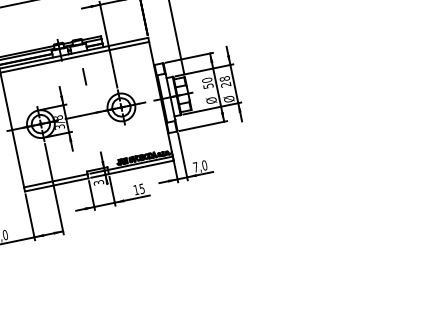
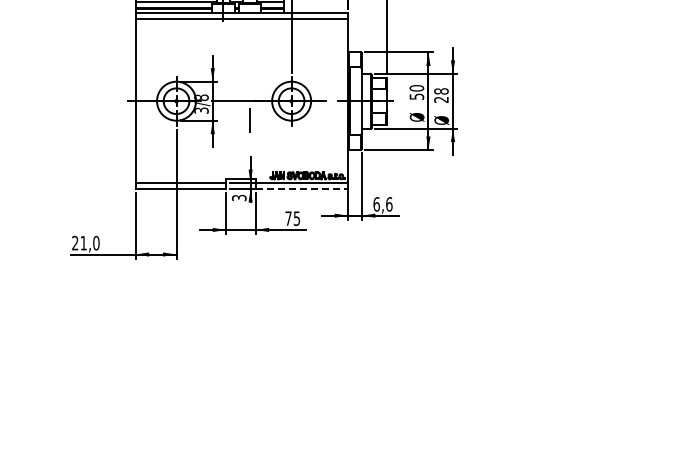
line: (84, 76) -> (249, 120), moved
line: (141, 166) -> (302, 188), solid -> dashed
text: (199, 166) -> (382, 204), 7,0 -> 6,6
text: (136, 189) -> (288, 218), 15 -> 75

